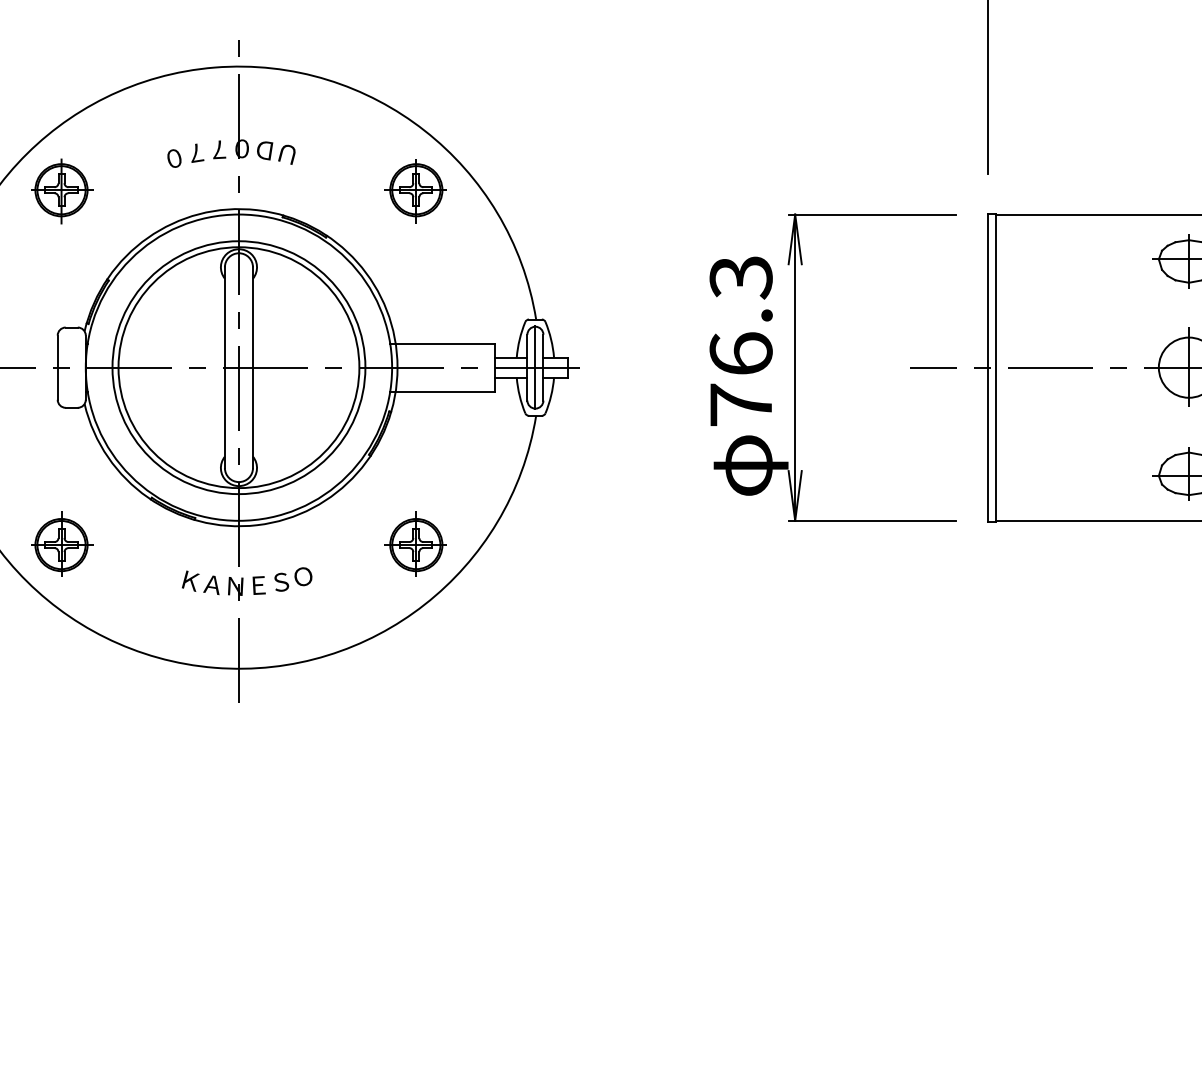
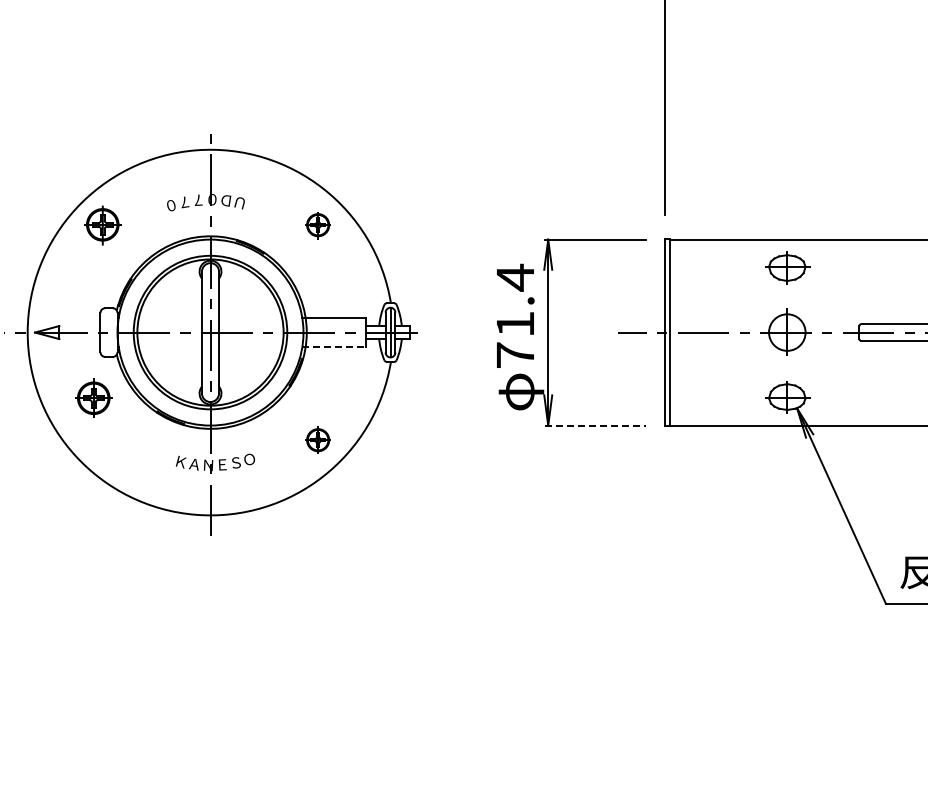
part: (415, 191) -> (317, 225), size x0.7
text: (741, 313) -> (515, 299), 76.3 -> 71.4
line: (443, 392) -> (334, 347), solid -> dashed
line: (873, 520) -> (595, 425), solid -> dashed
part: (61, 543) -> (93, 397), moved
part: (415, 543) -> (317, 439), size x0.7

